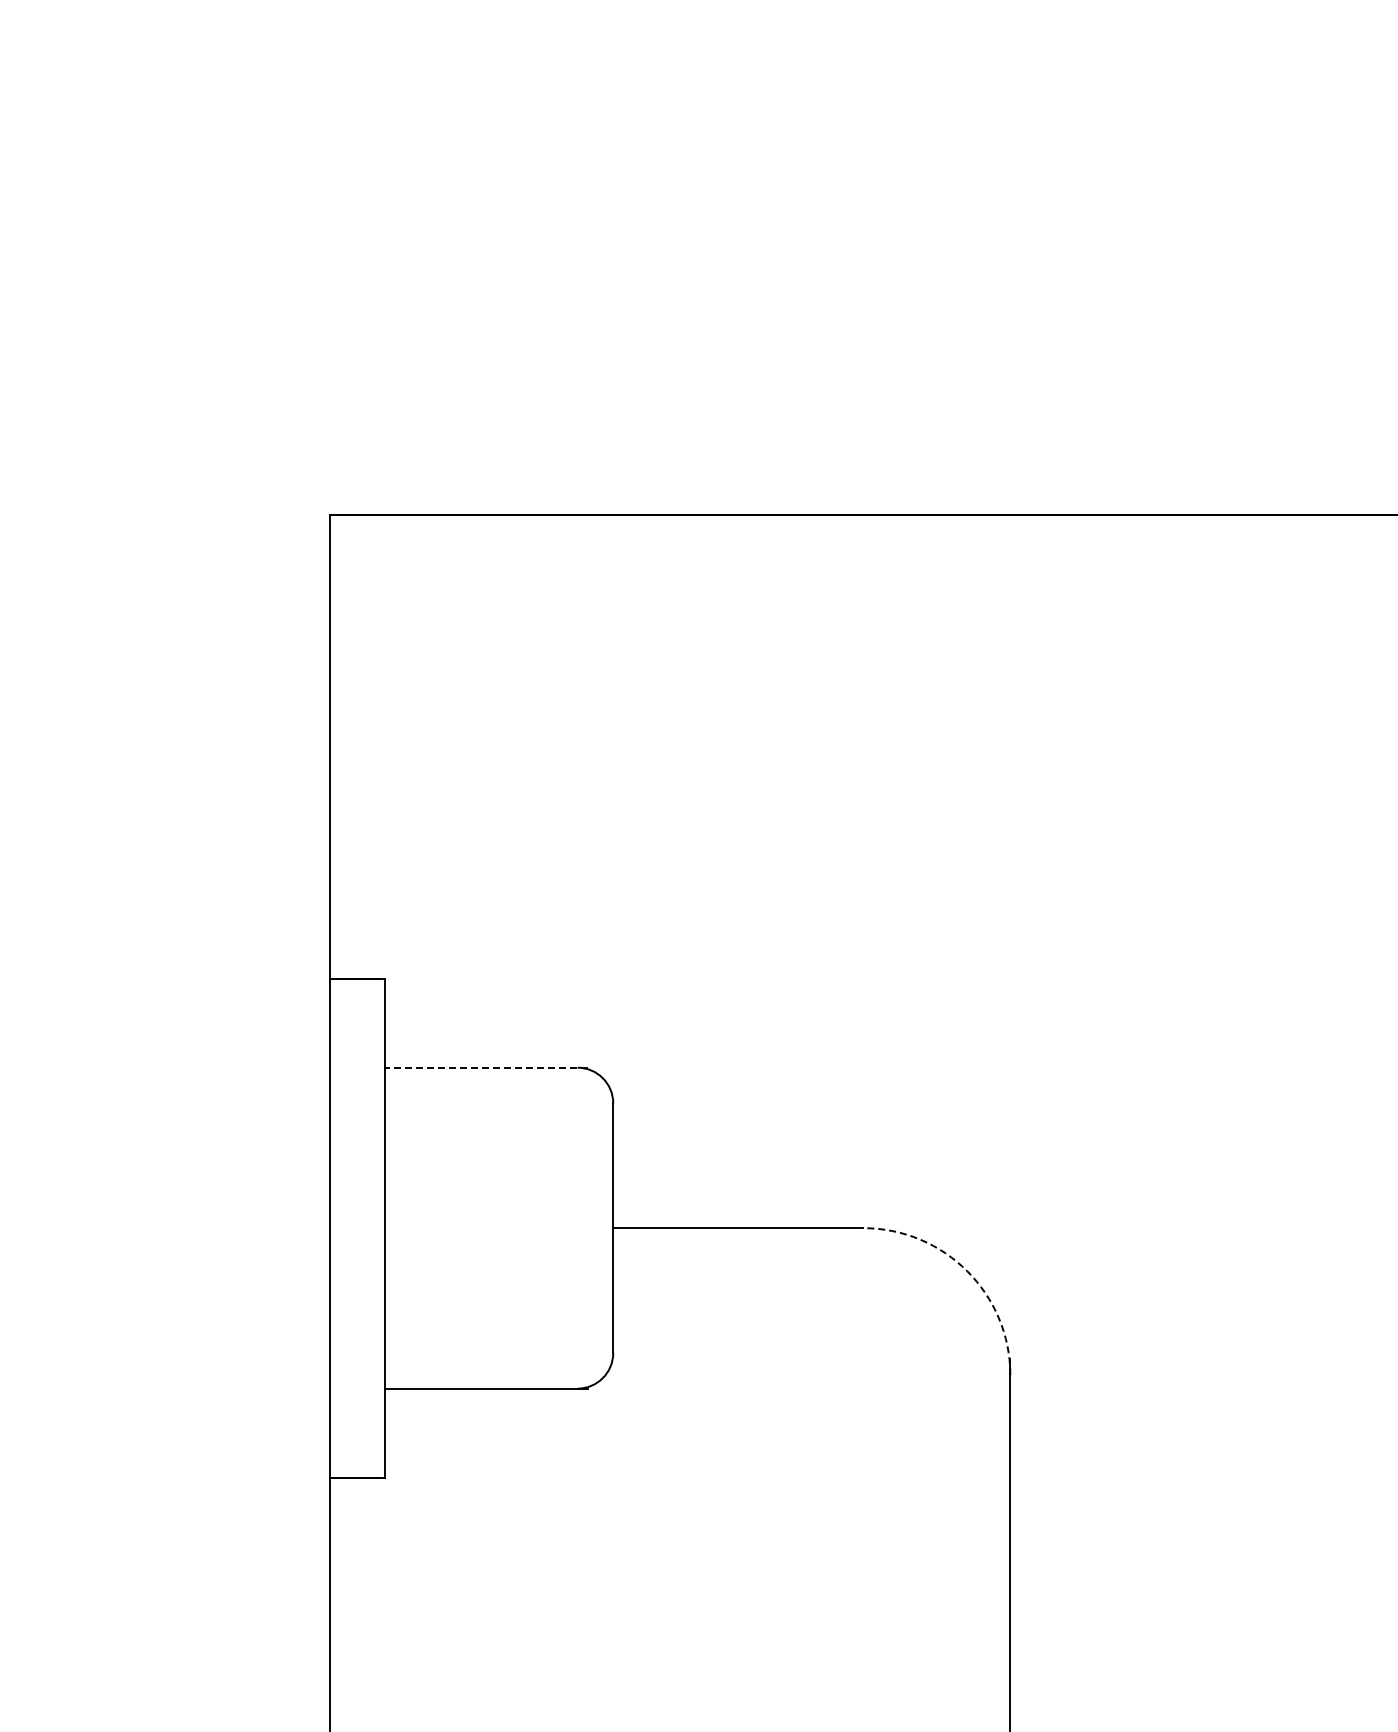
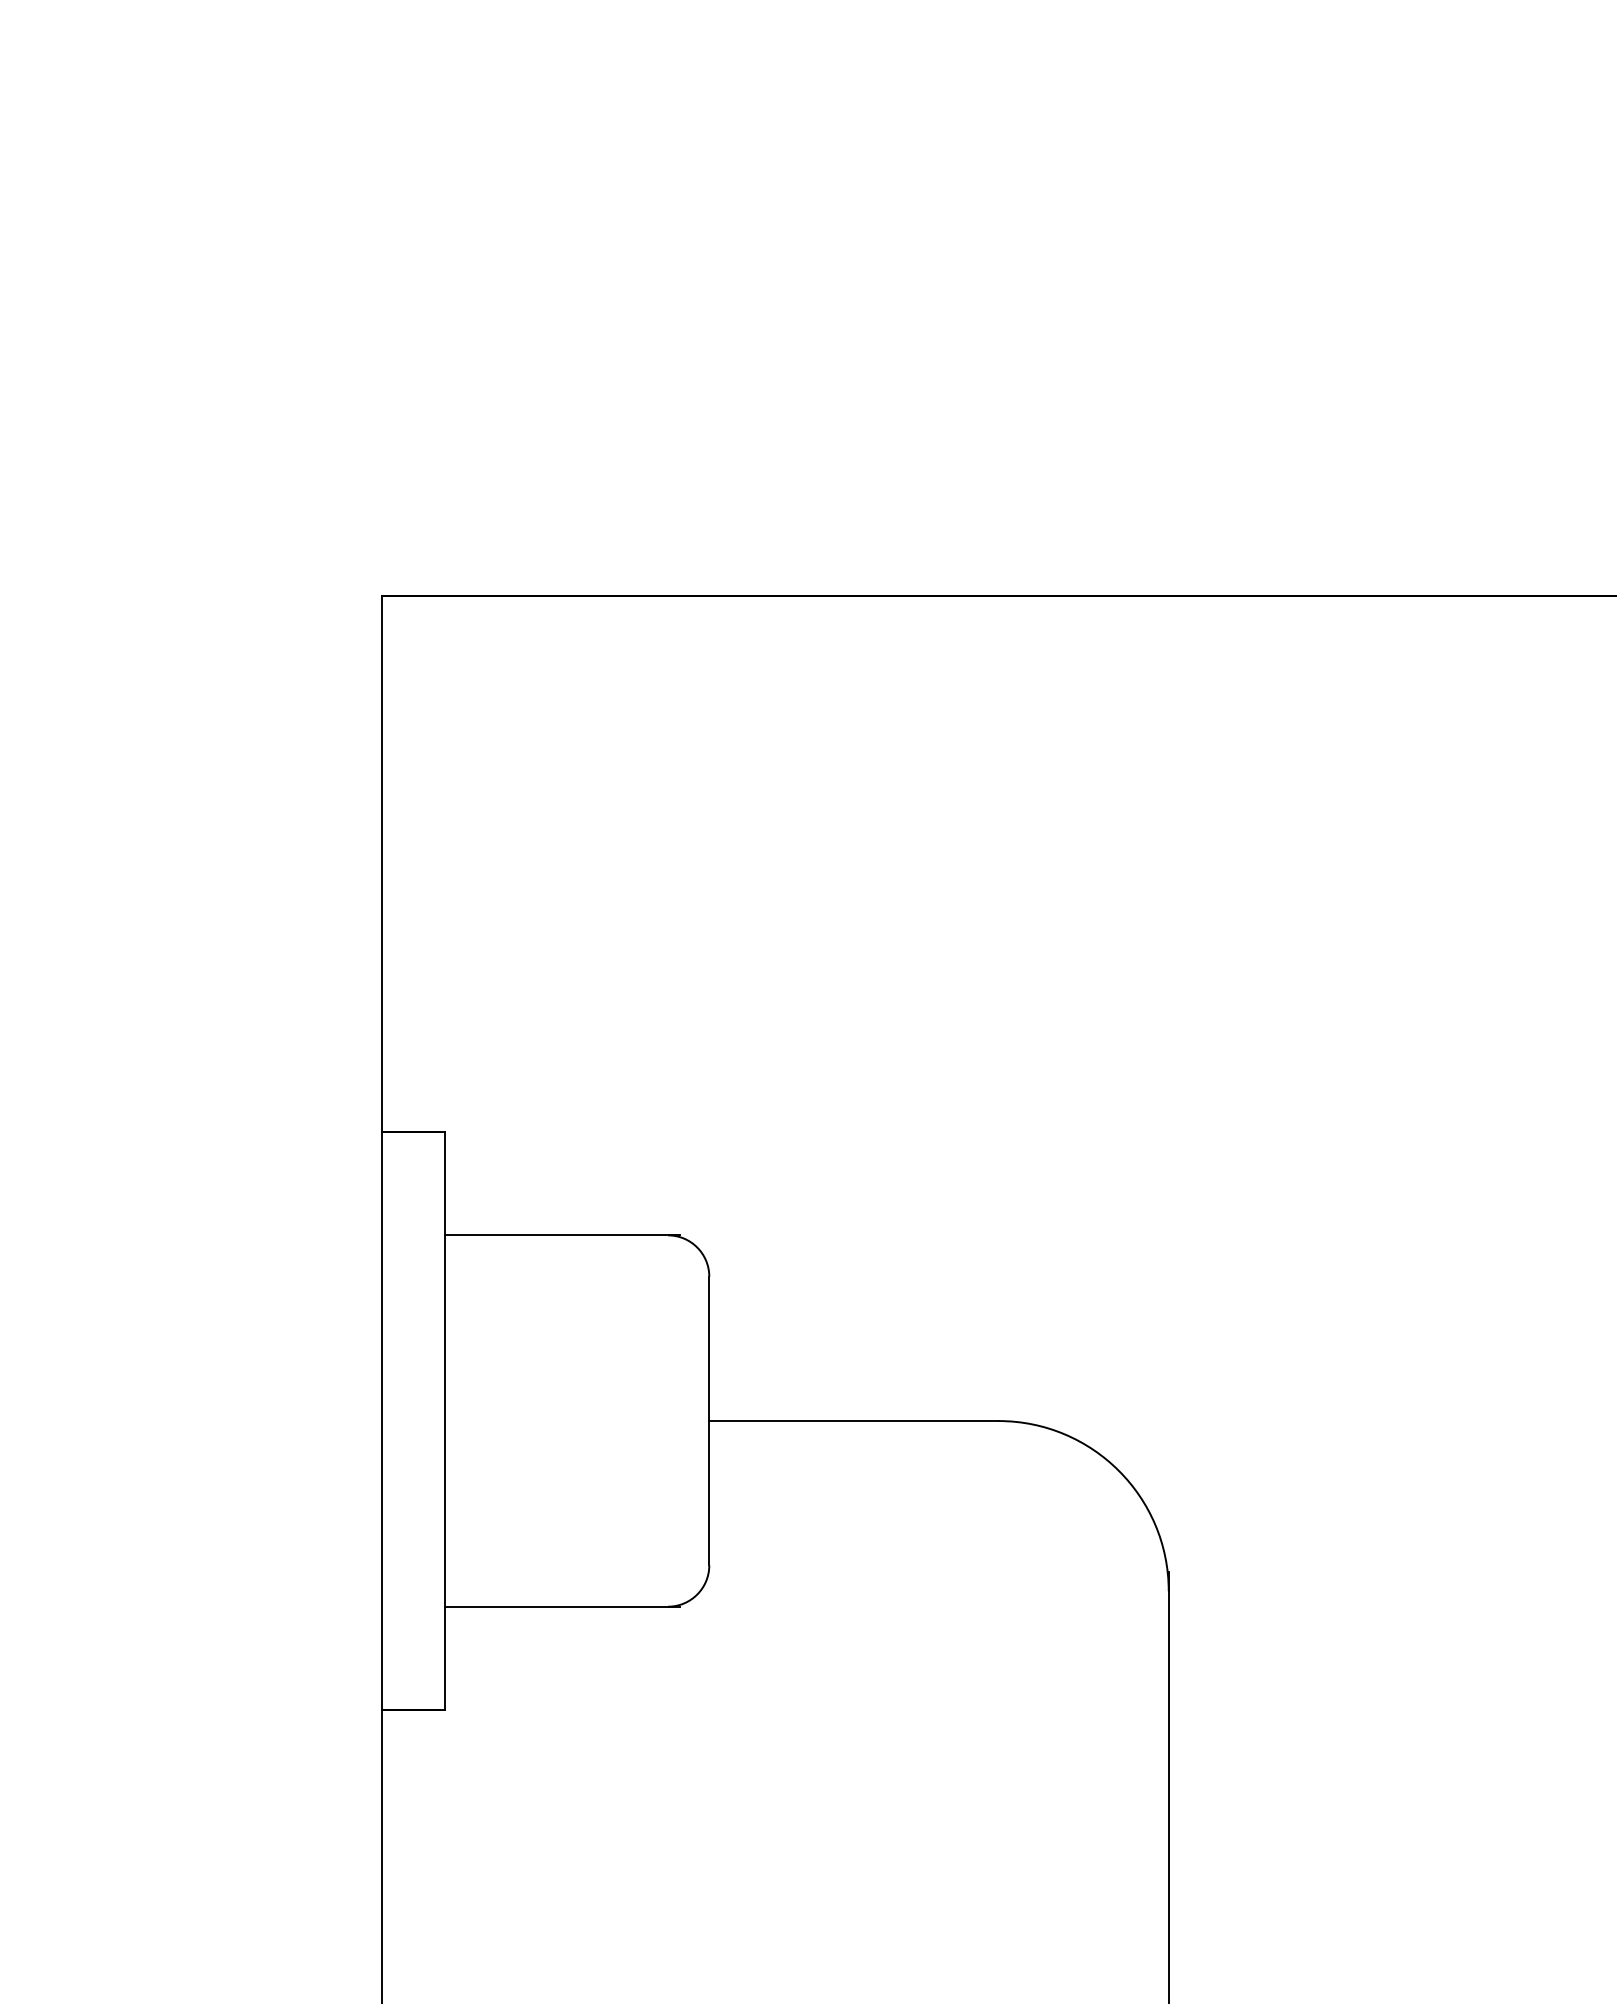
line: (486, 1067) -> (562, 1235), dashed -> solid
arc: (967, 1271) -> (1119, 1471), dashed -> solid

